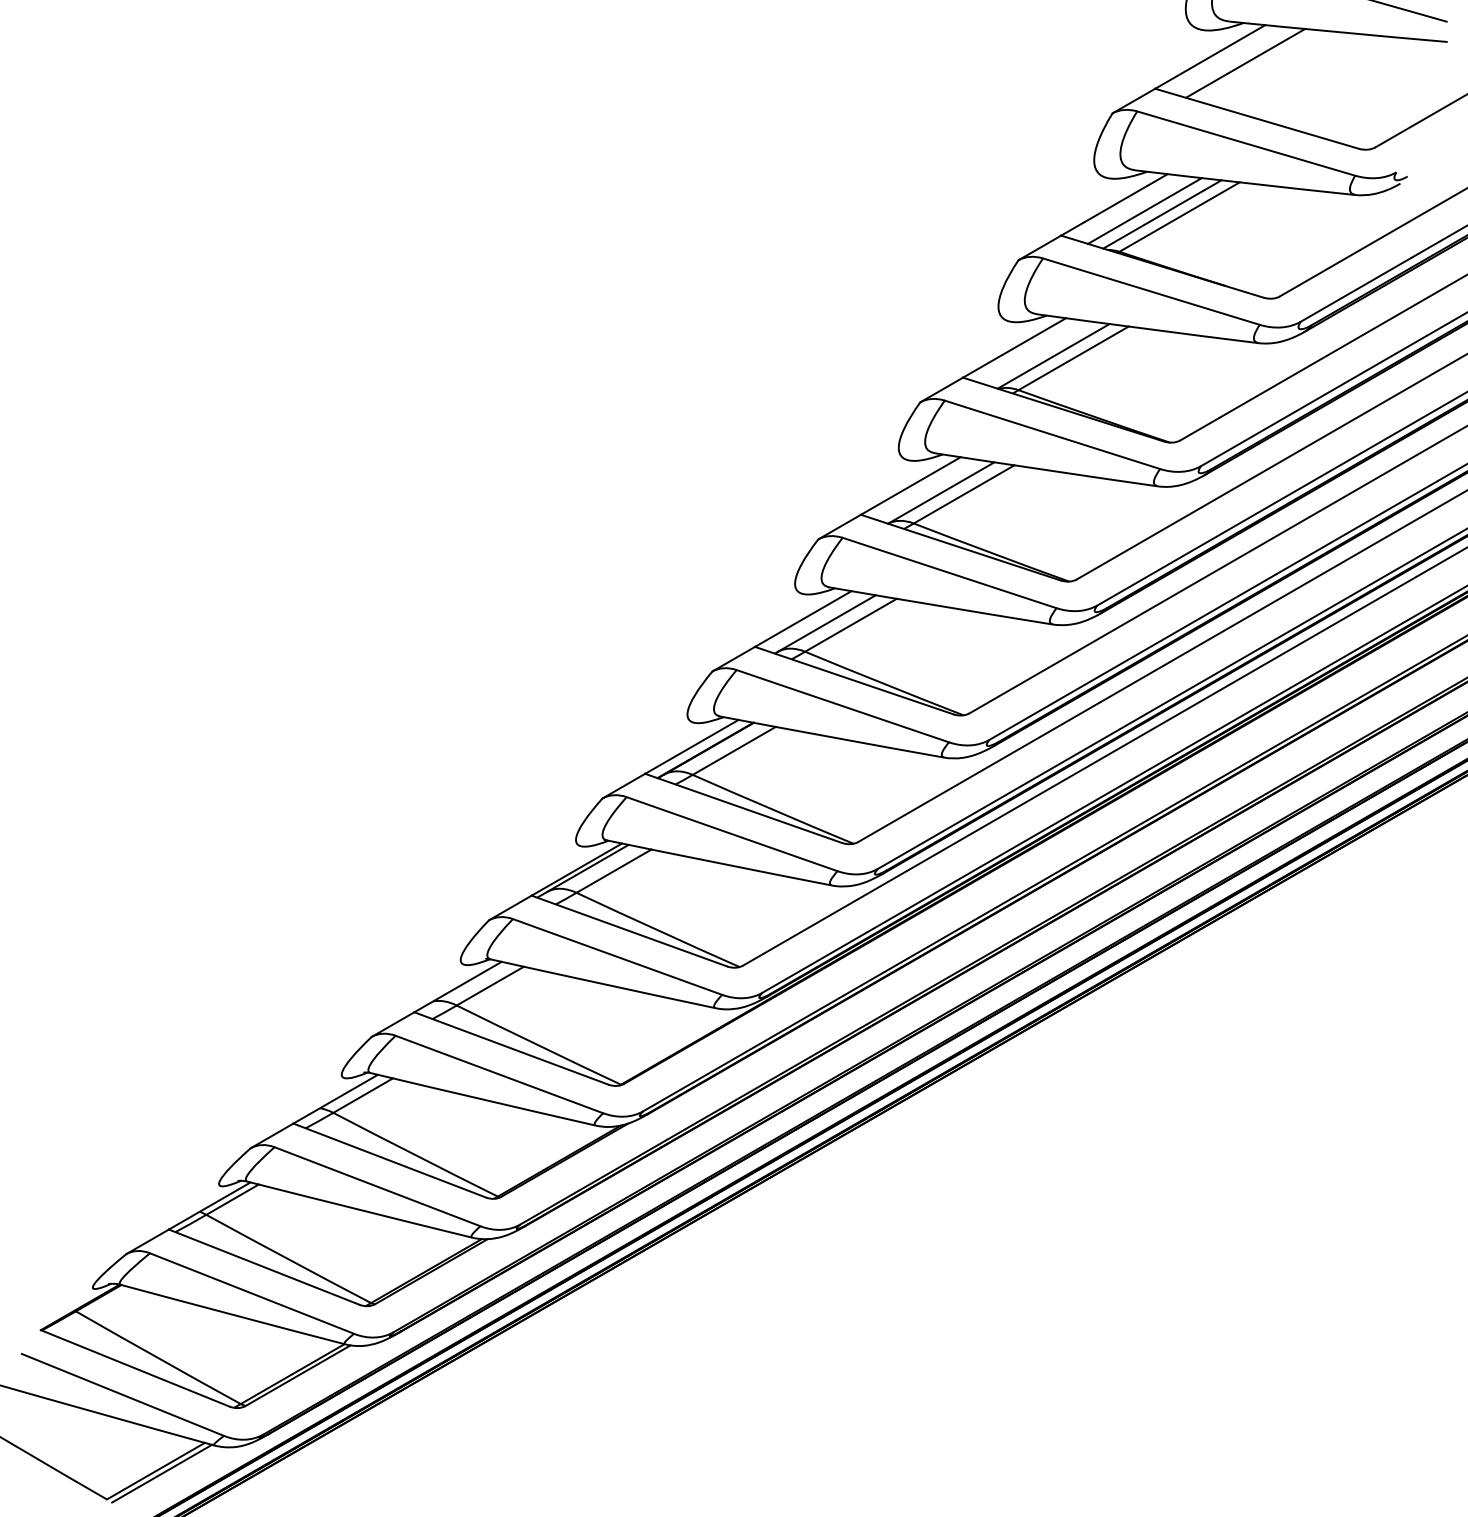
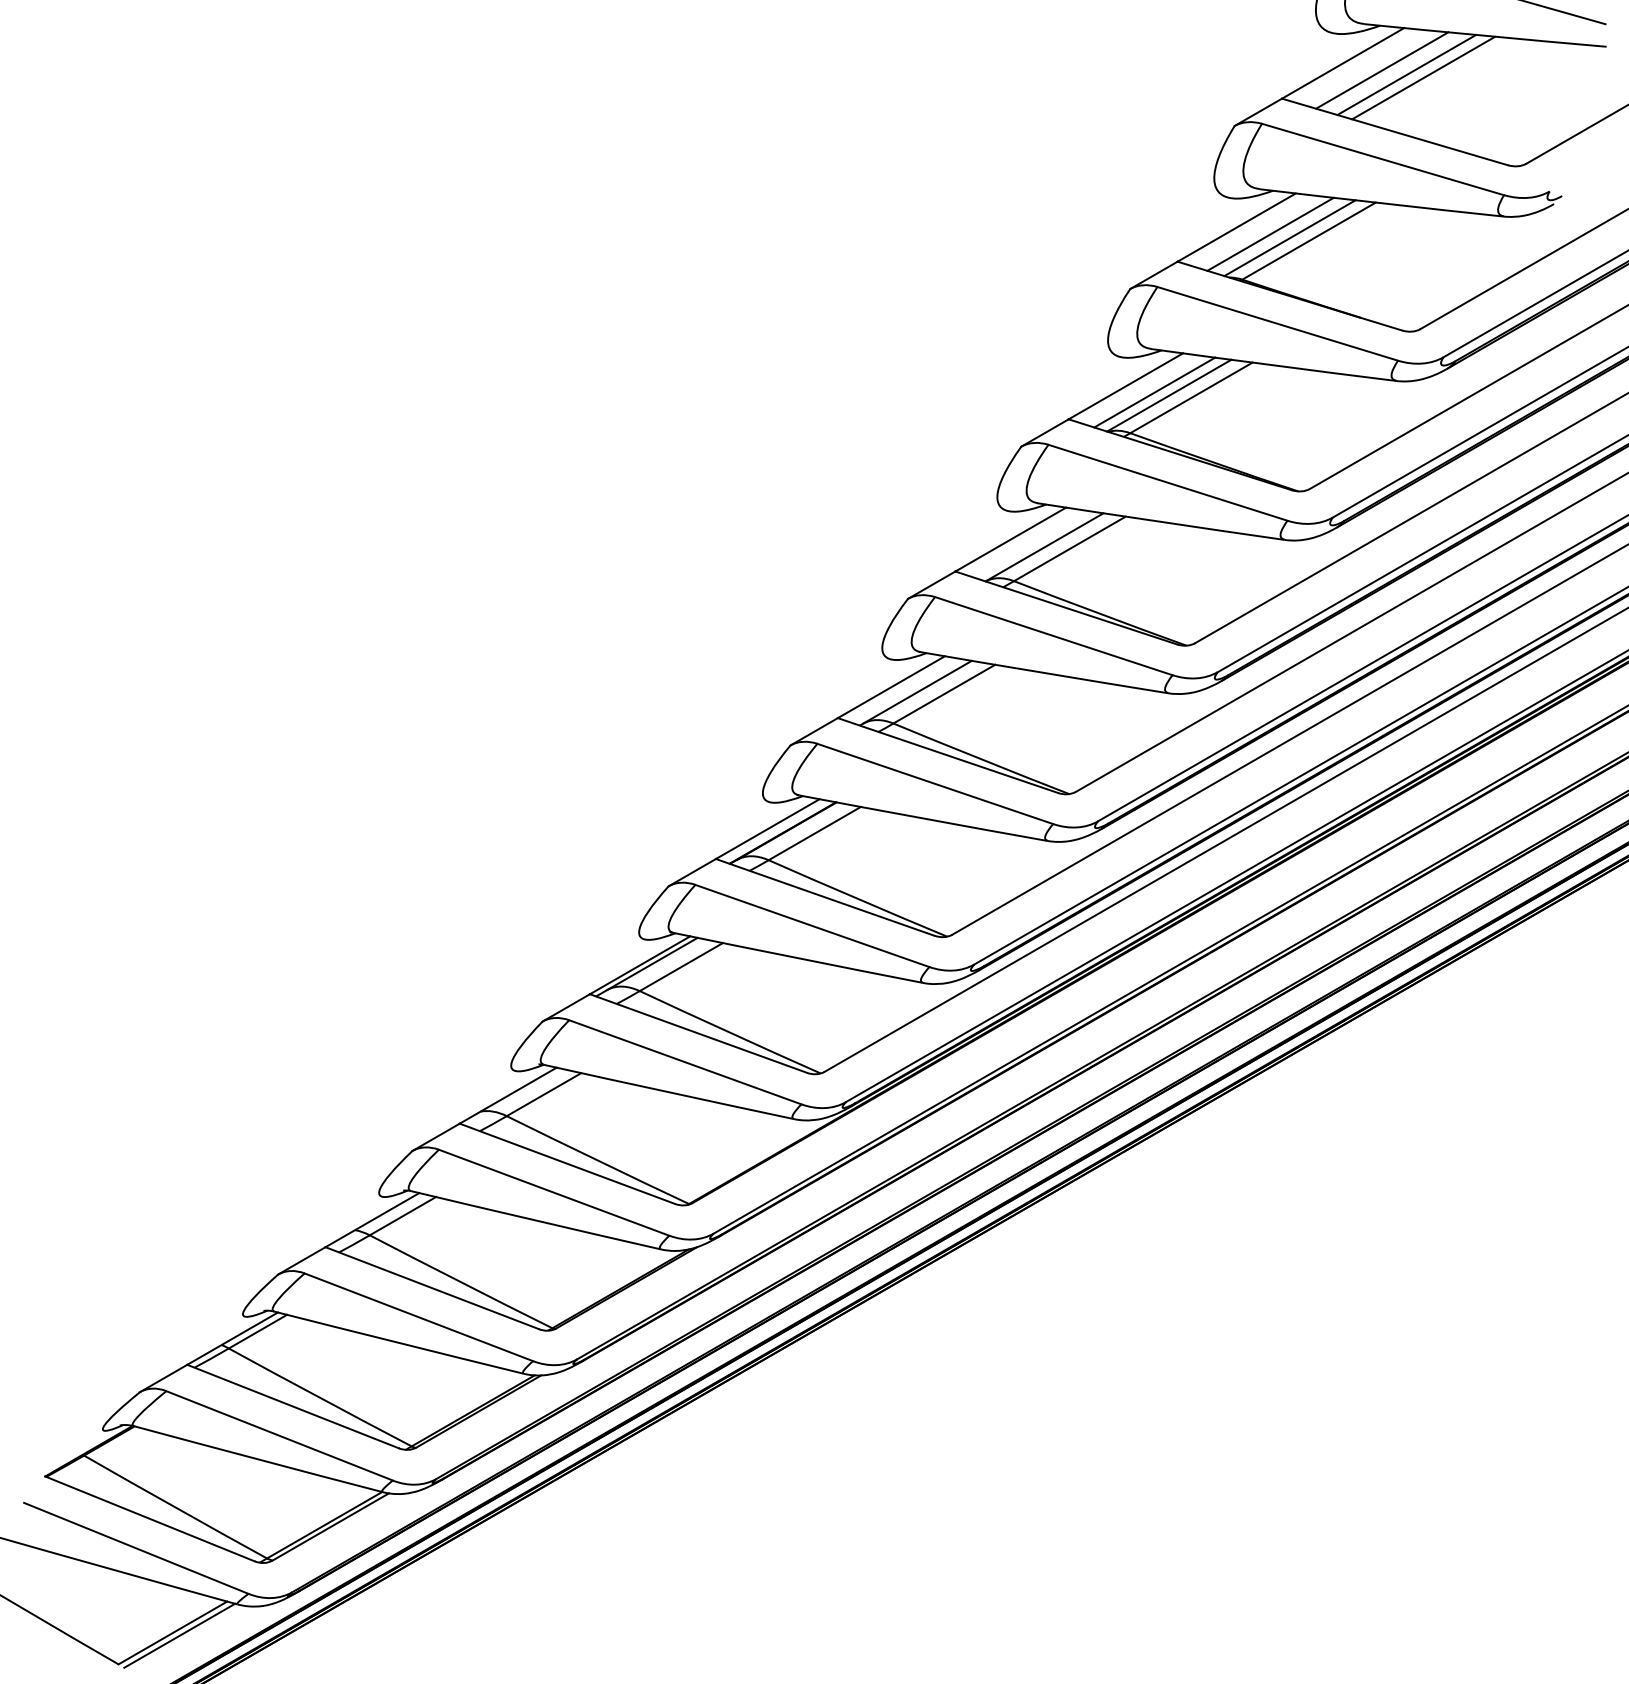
line: (1267, 67) -> (1406, 75), added
line: (1282, 69) -> (1423, 77), added
line: (1040, 353) -> (1154, 392), added

